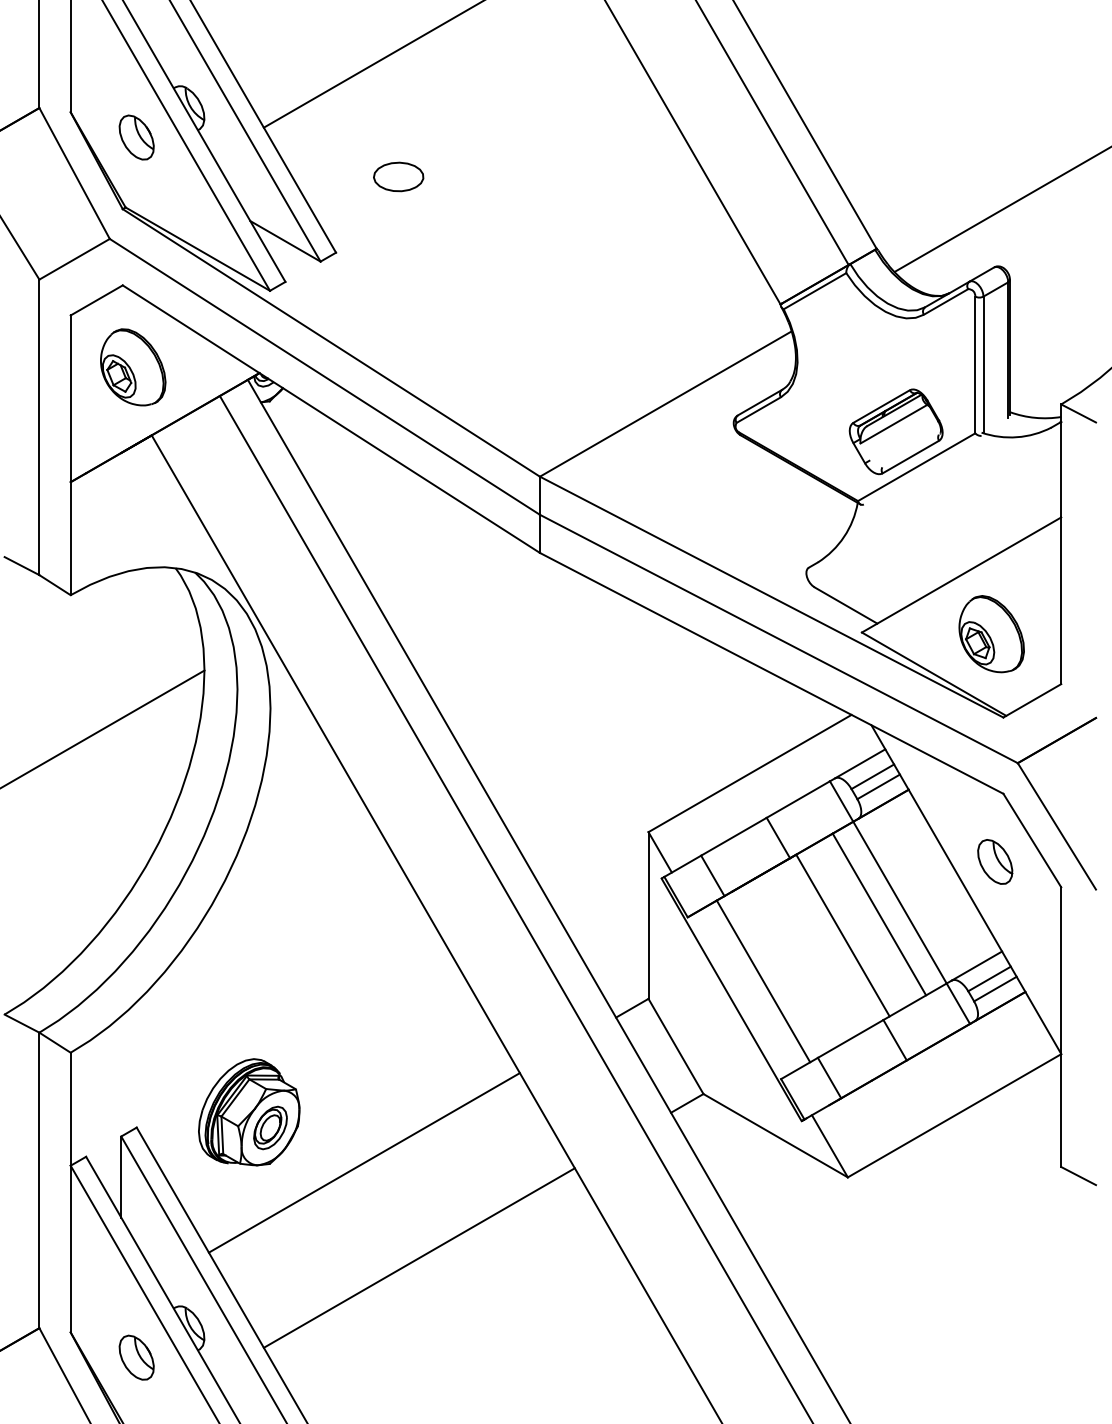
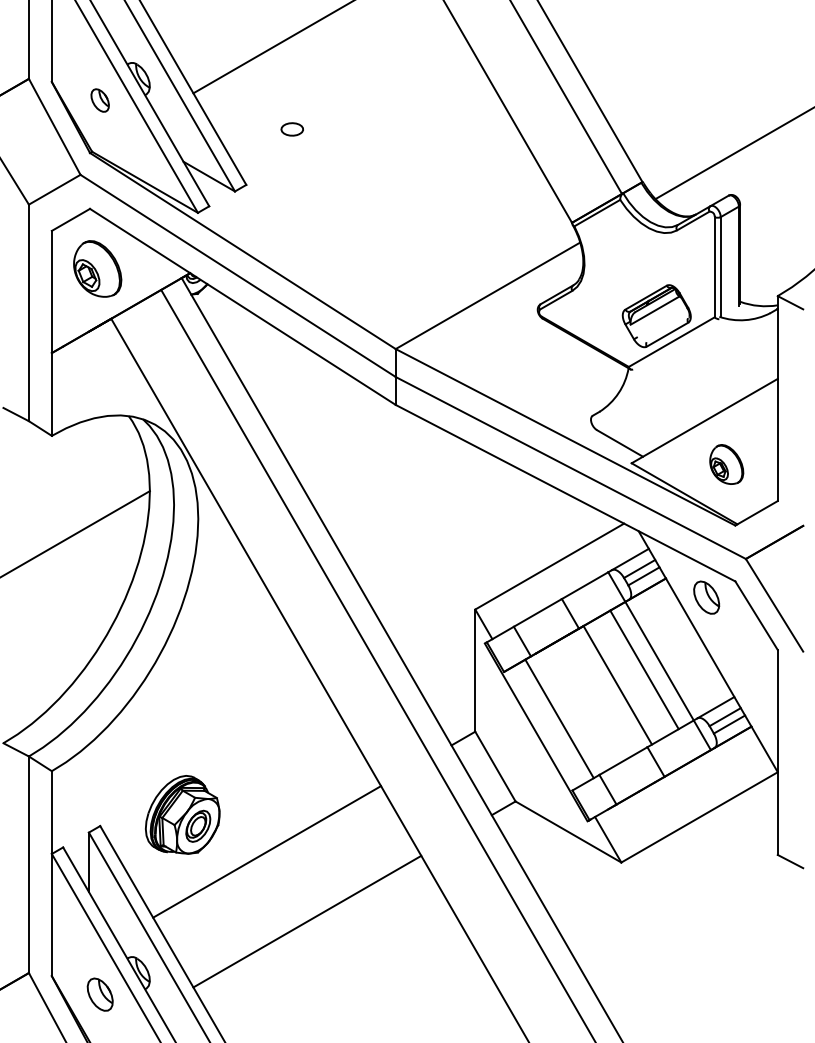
part: (136, 137) -> (100, 100), size x0.7
part: (398, 176) -> (292, 129), size x0.6
part: (991, 634) -> (726, 464), size x0.7
part: (995, 861) -> (706, 597), moved

